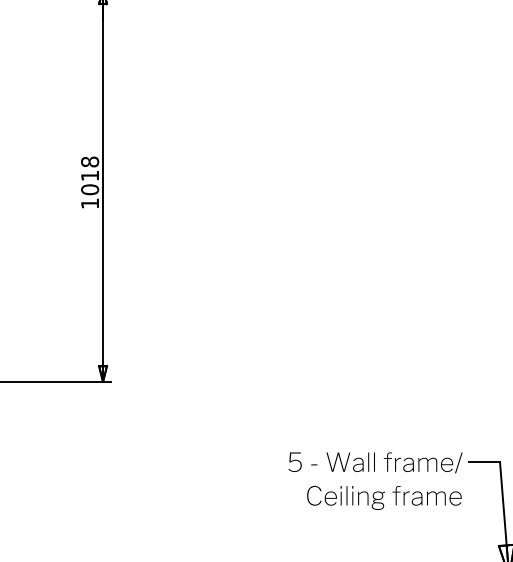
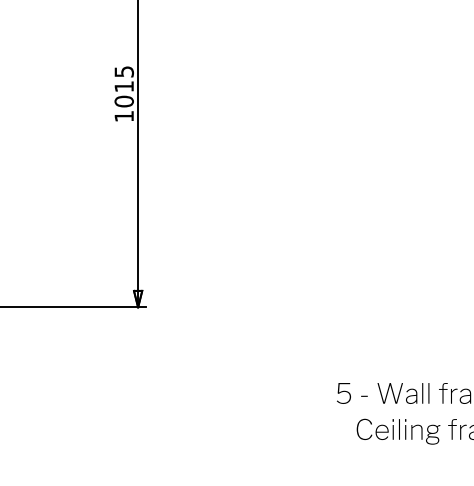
text: (90, 161) -> (124, 71), 1018 -> 1015

